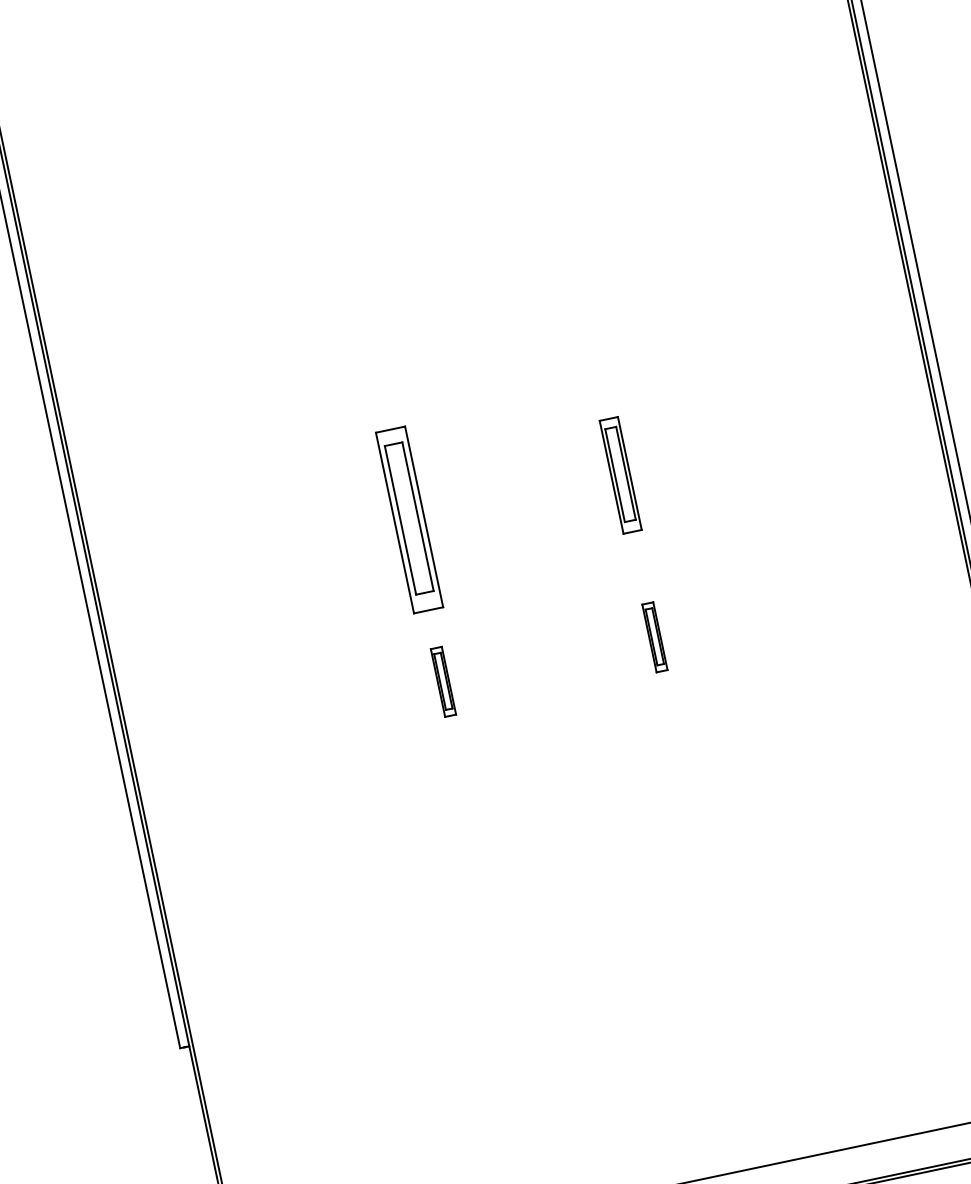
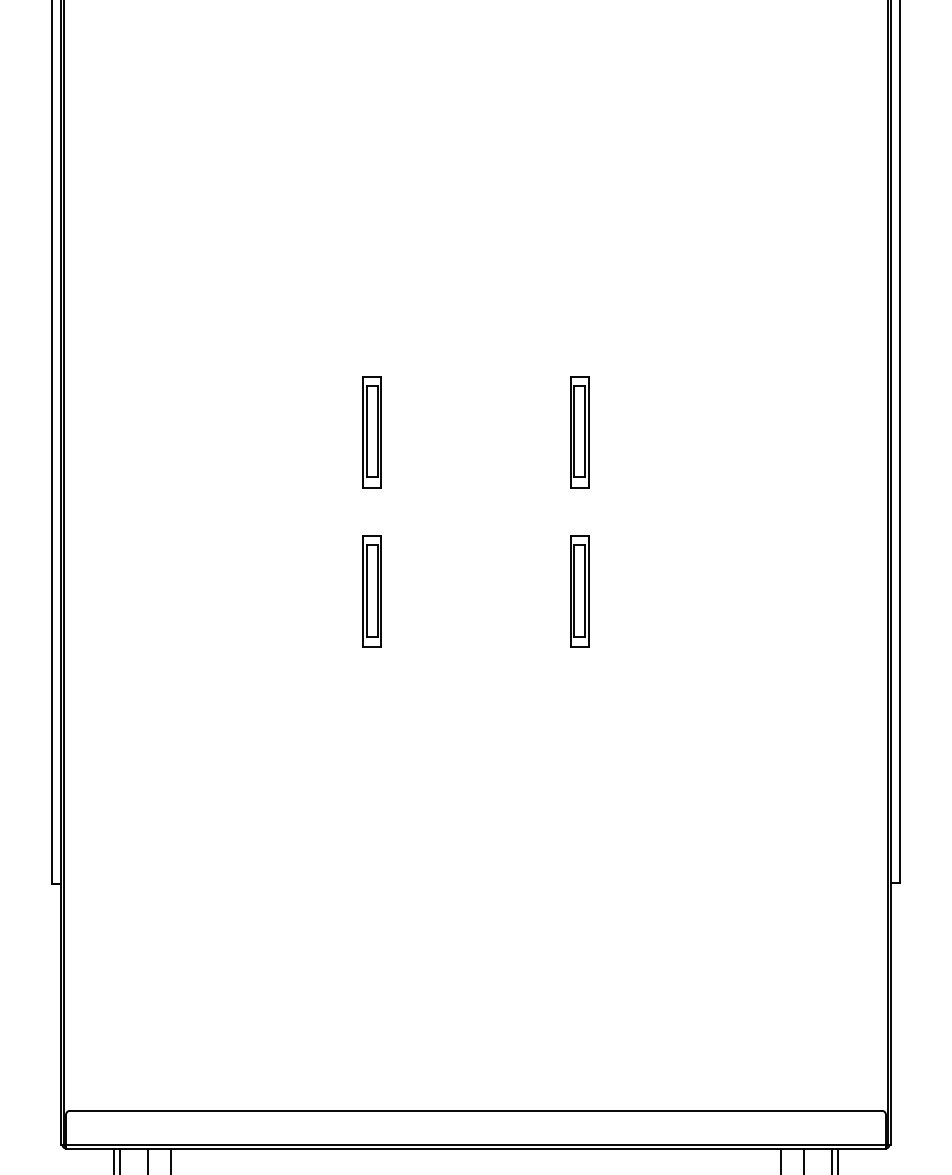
part: (408, 519) -> (371, 432), size x0.62
part: (654, 637) -> (579, 591), size x1.67
part: (442, 681) -> (371, 591), size x1.67

